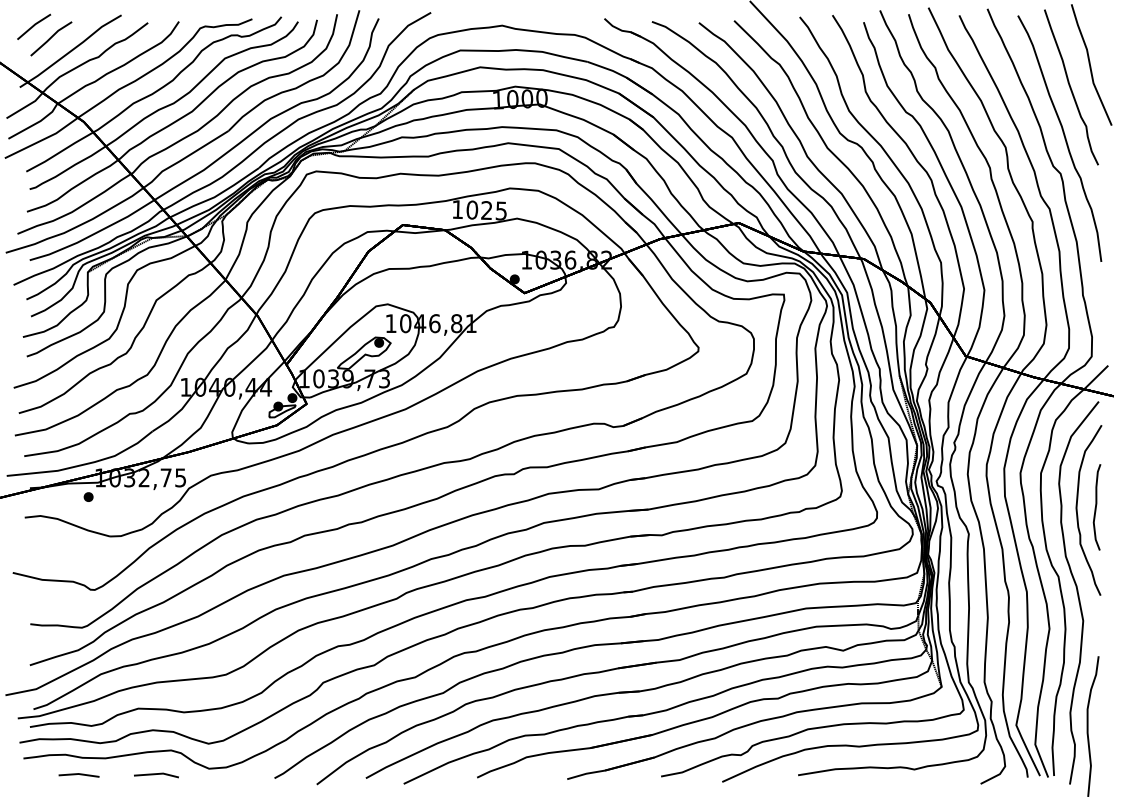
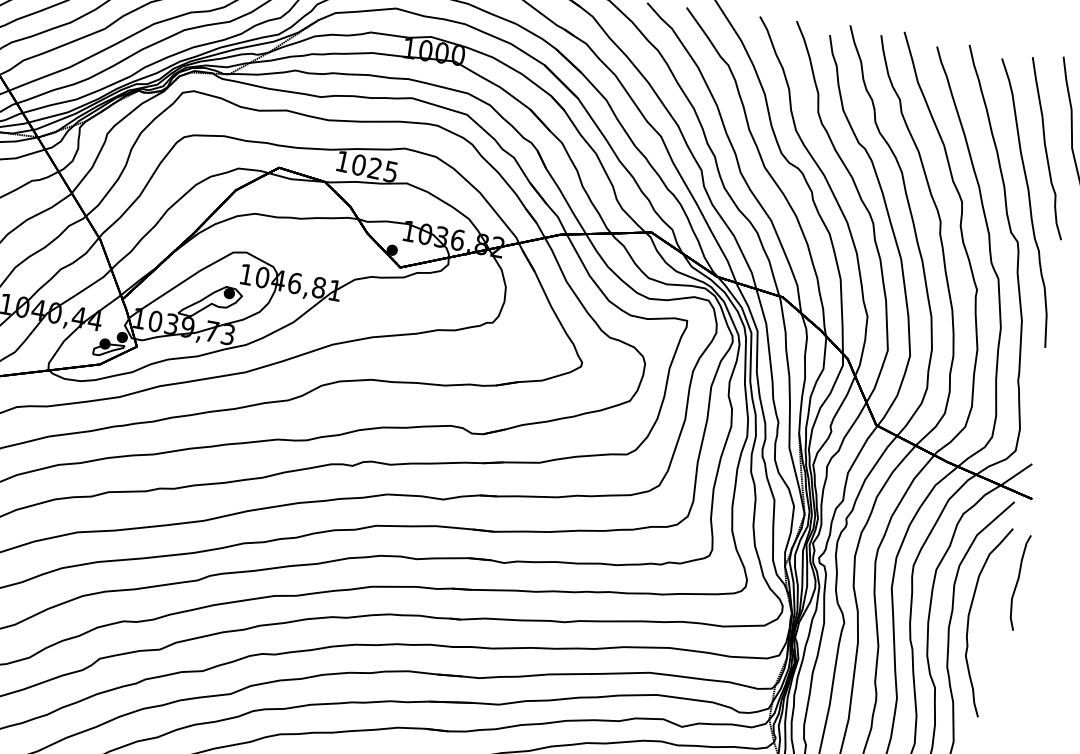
part: (1096, 507) -> (1018, 582), moved

